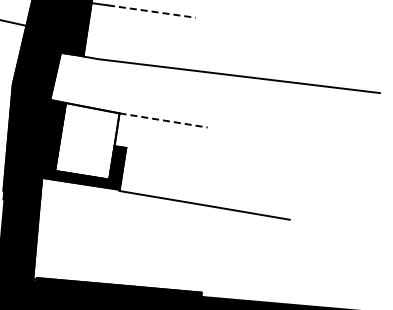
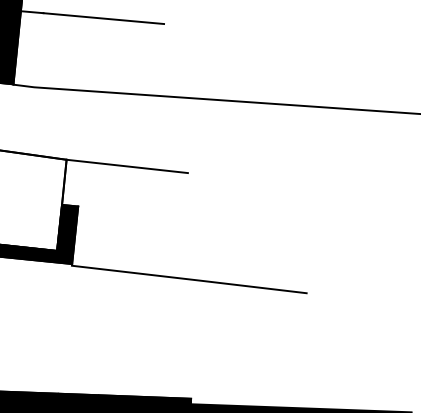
line: (152, 11) -> (104, 18), dashed -> solid
line: (163, 120) -> (127, 166), dashed -> solid

